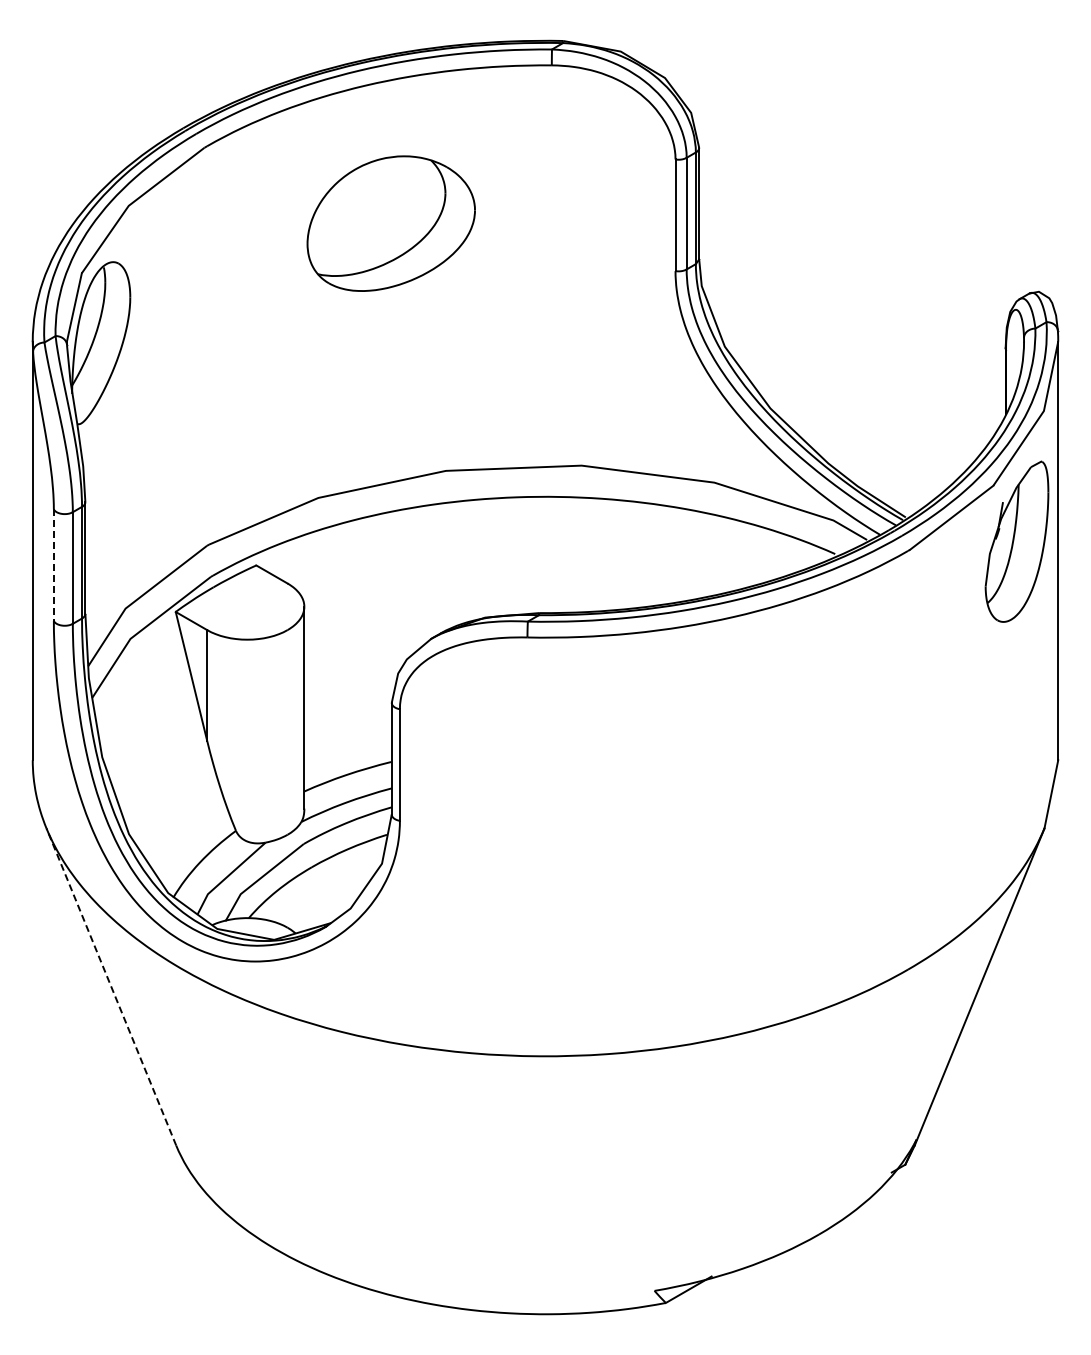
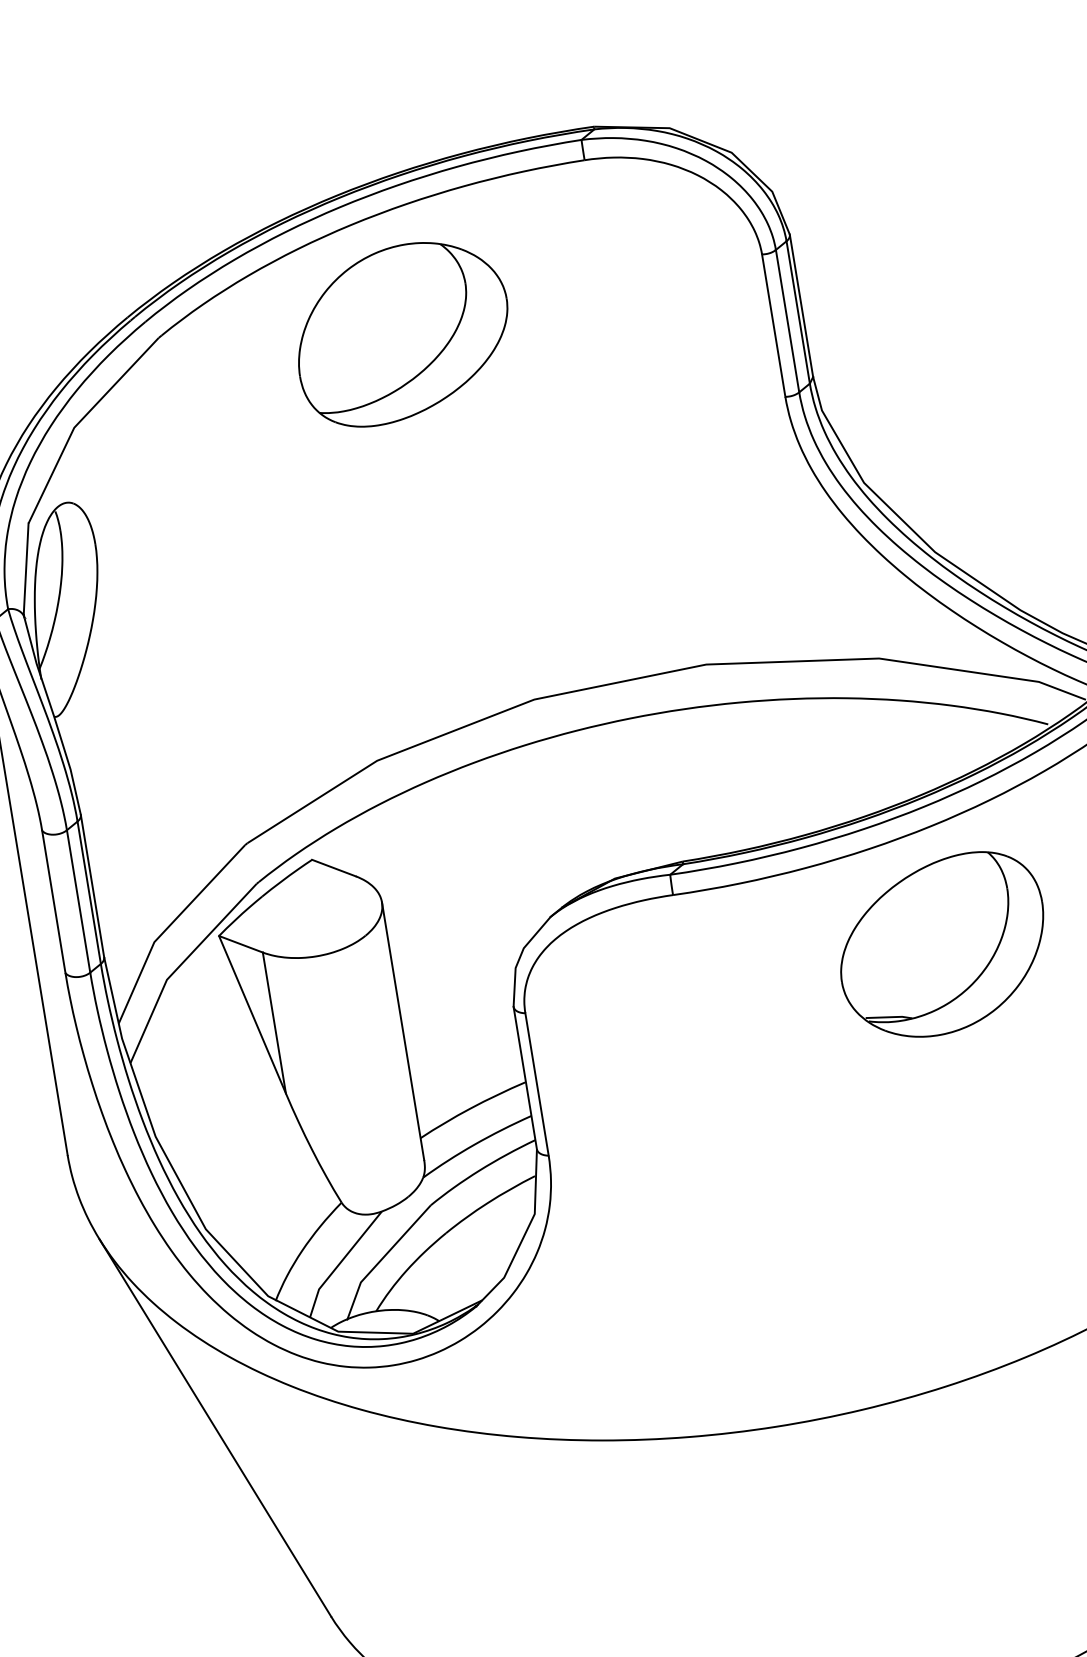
part: (390, 223) -> (401, 333), moved
line: (53, 565) -> (53, 902), dashed -> solid
part: (726, 709) -> (941, 945), added
line: (111, 986) -> (215, 1427), dashed -> solid

